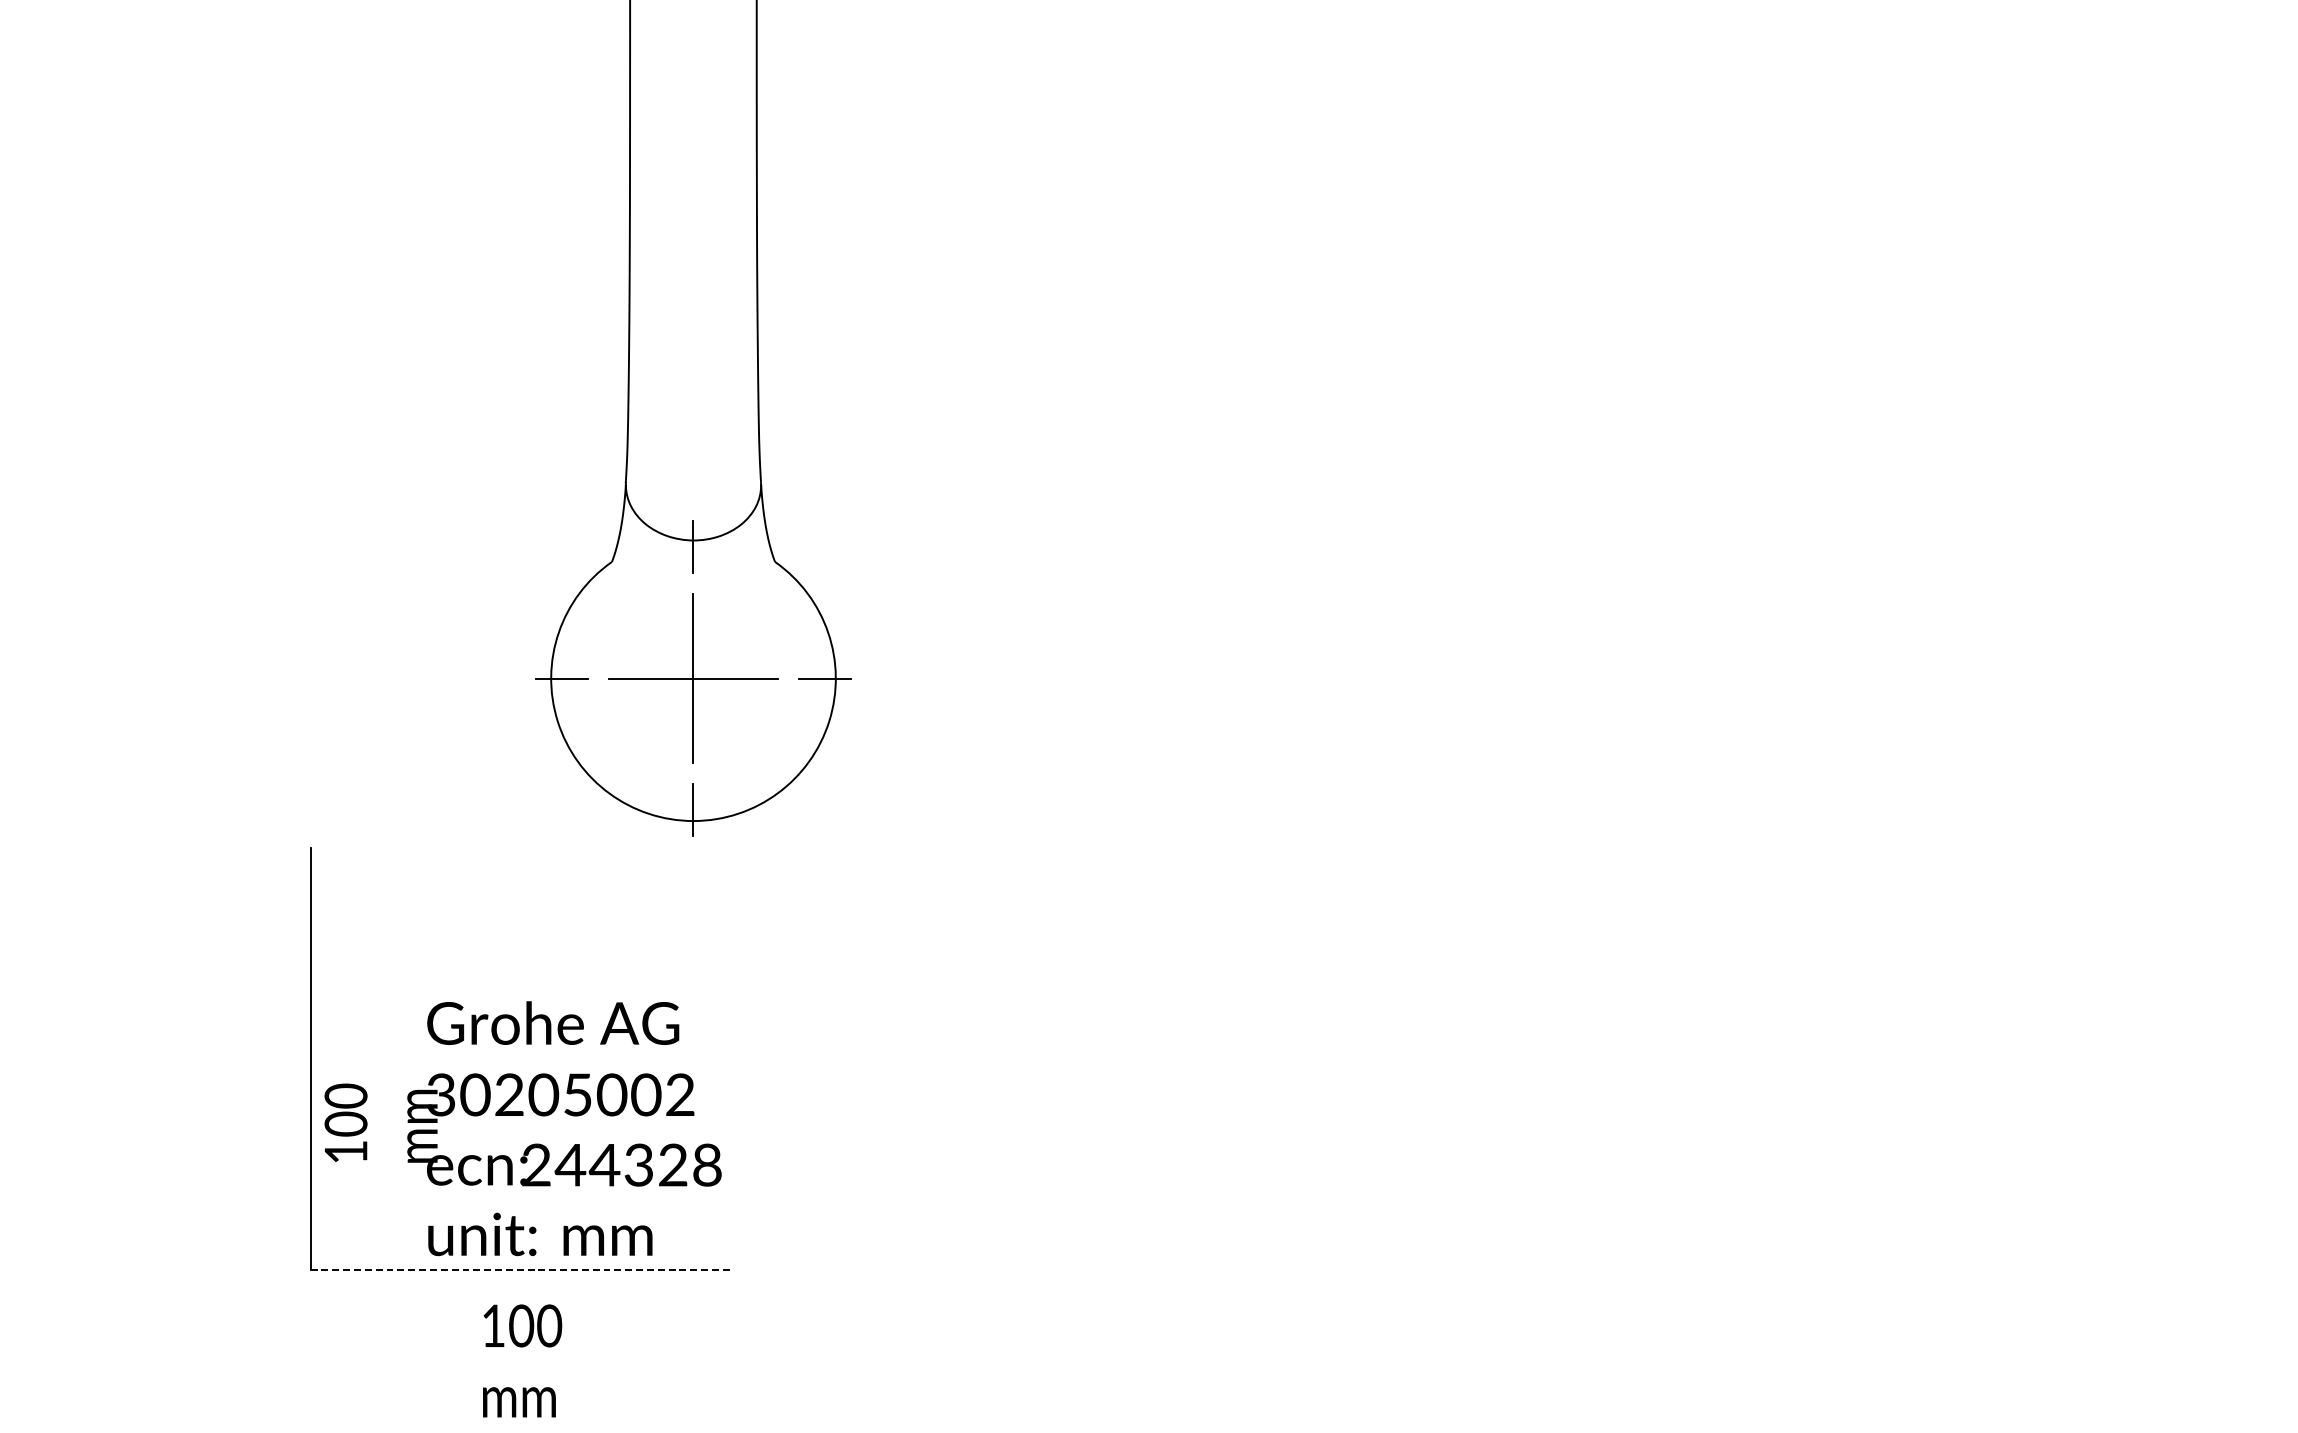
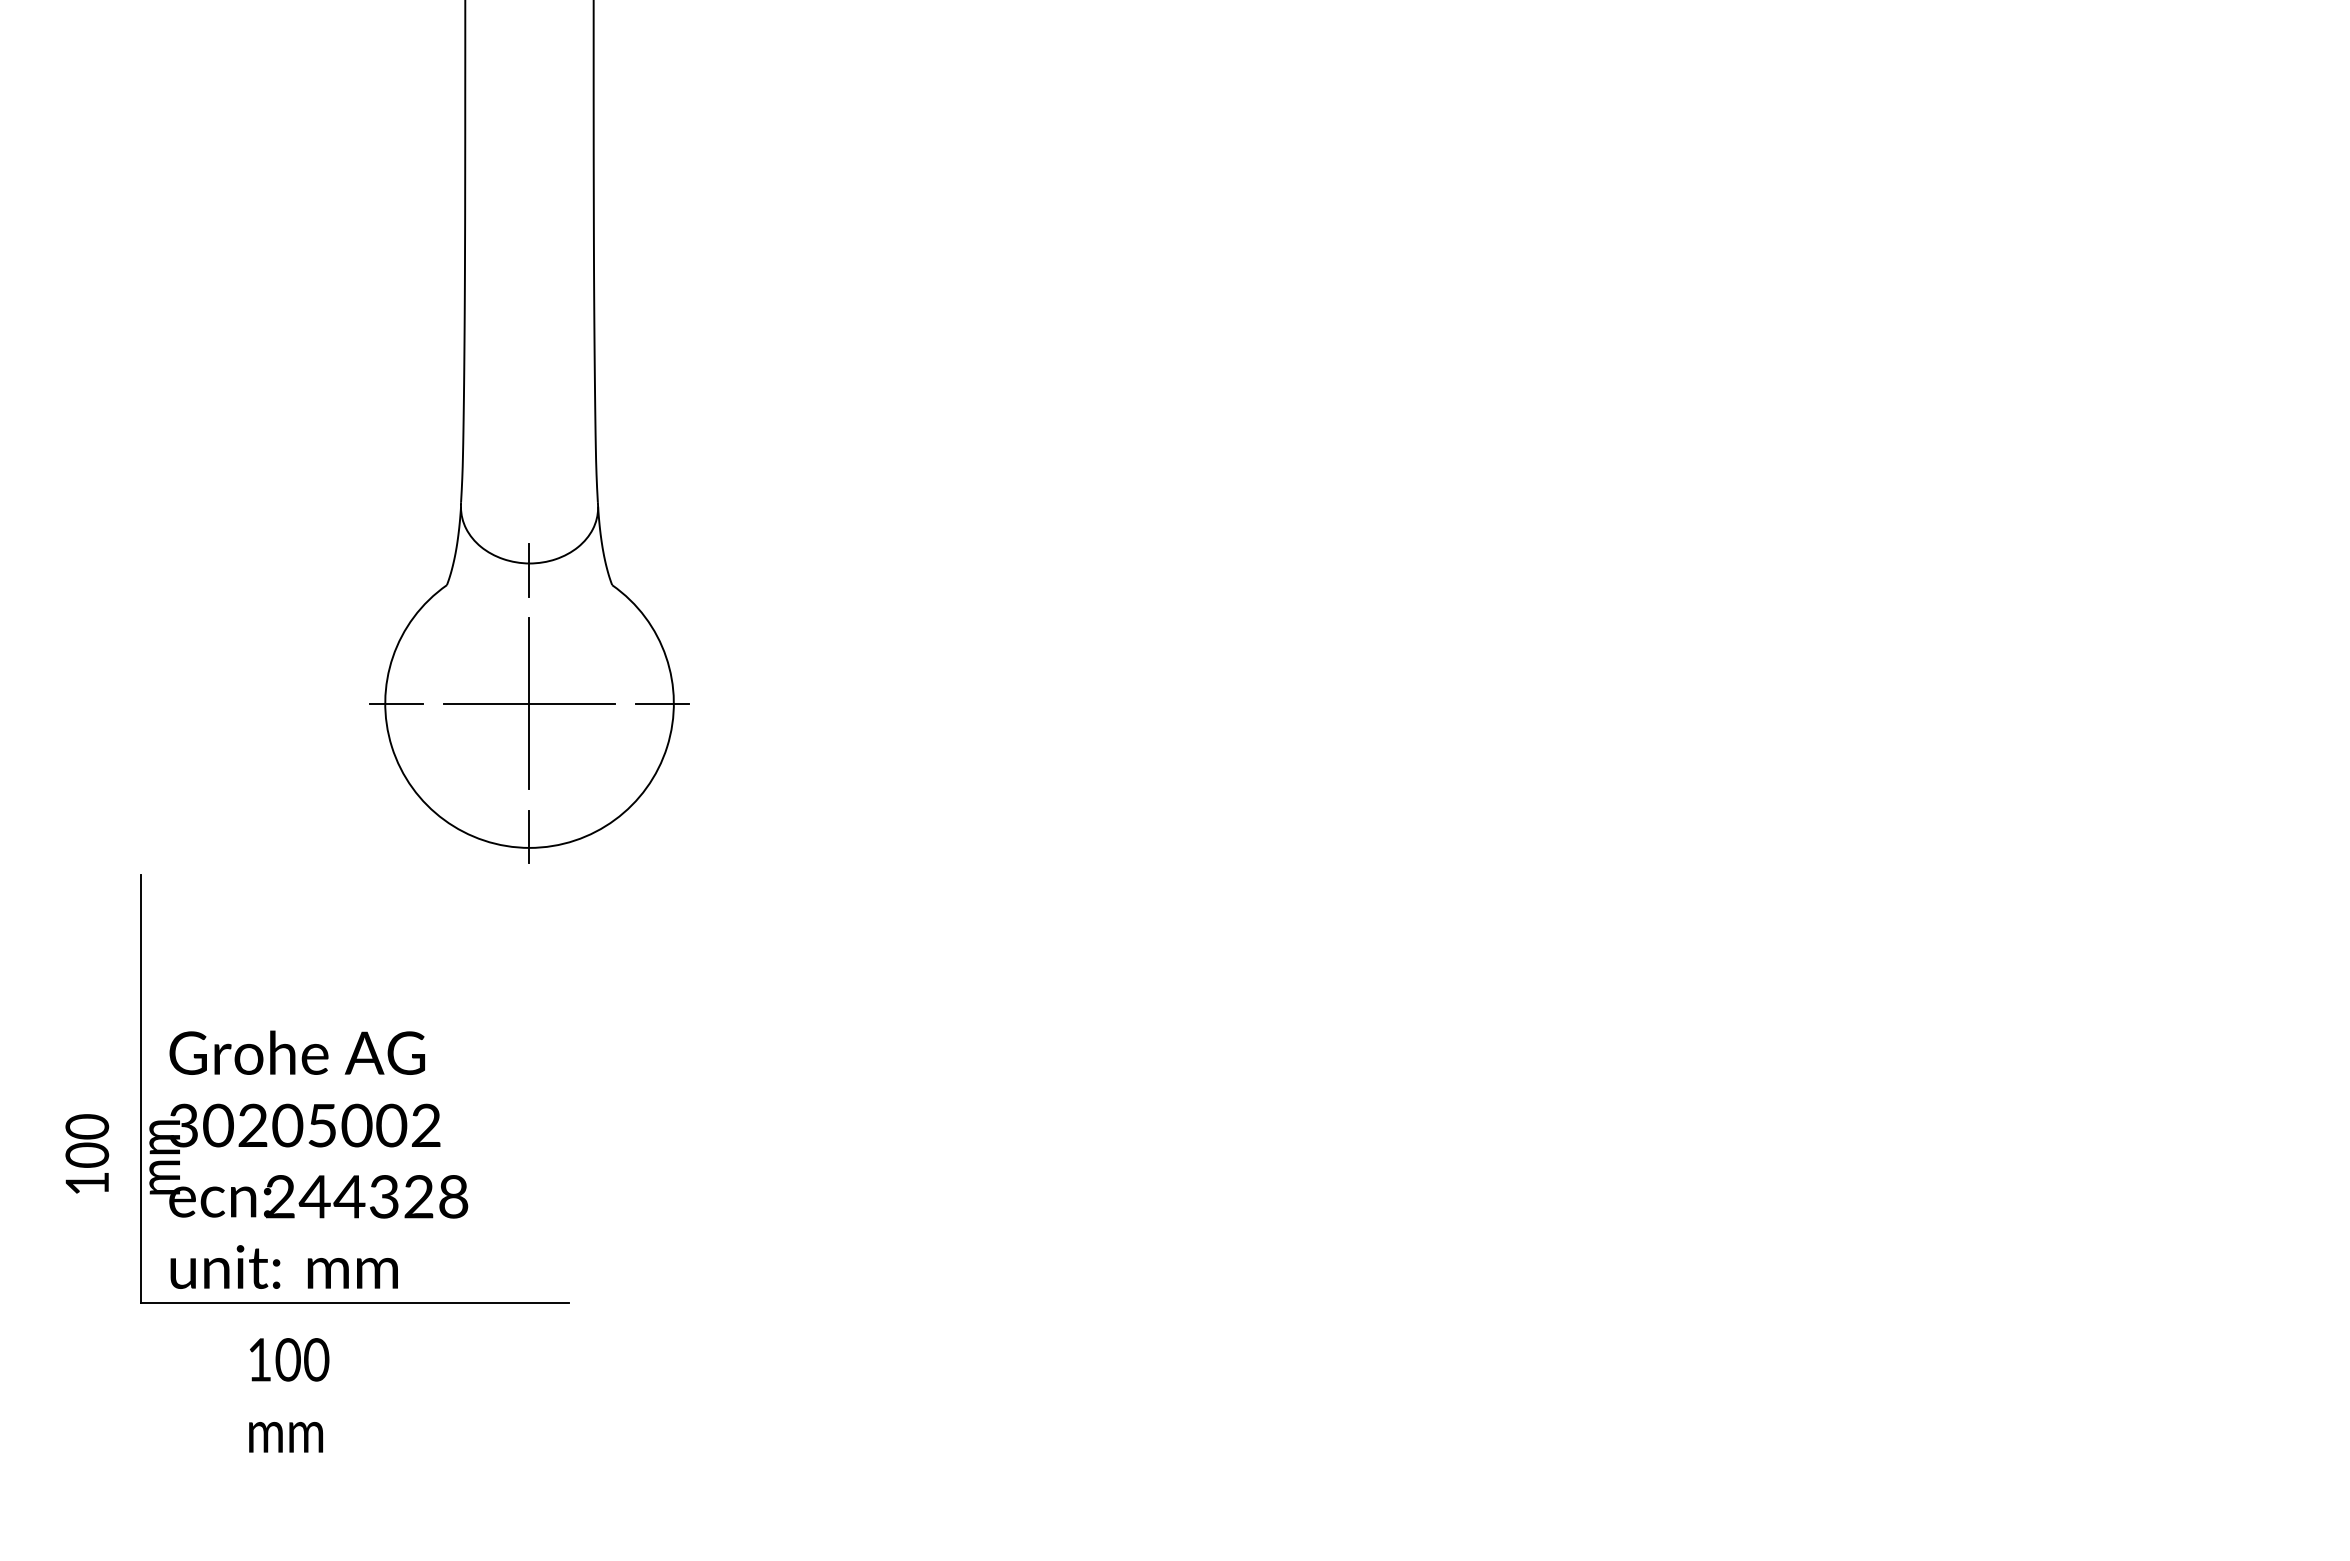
text: (522, 1128) -> (266, 1159), moved
line: (521, 1270) -> (355, 1303), dashed -> solid
text: (522, 1361) -> (289, 1395), moved

